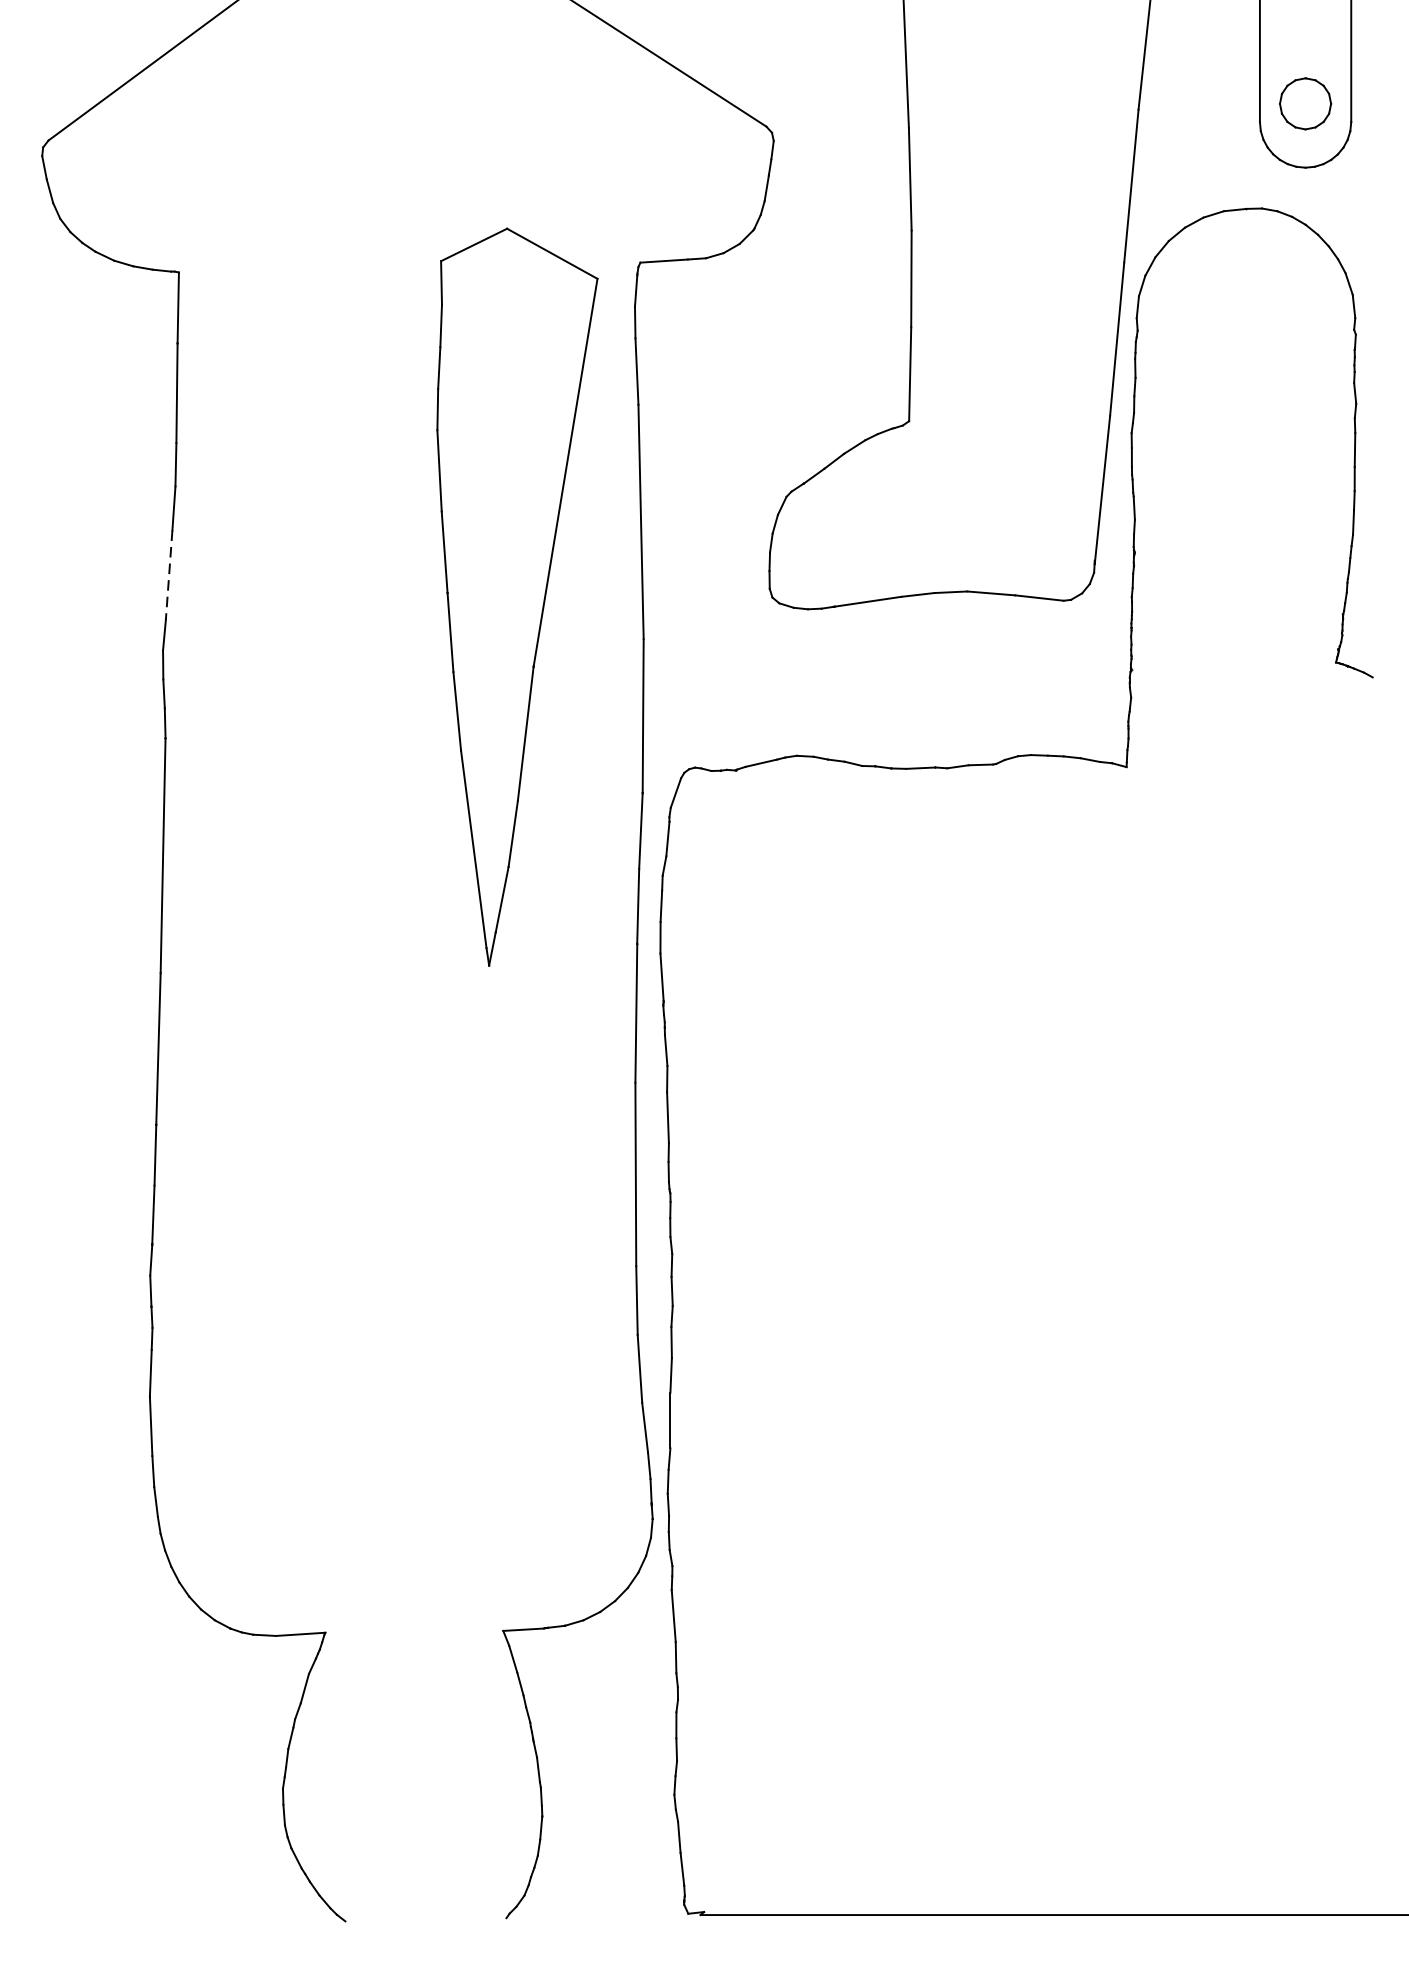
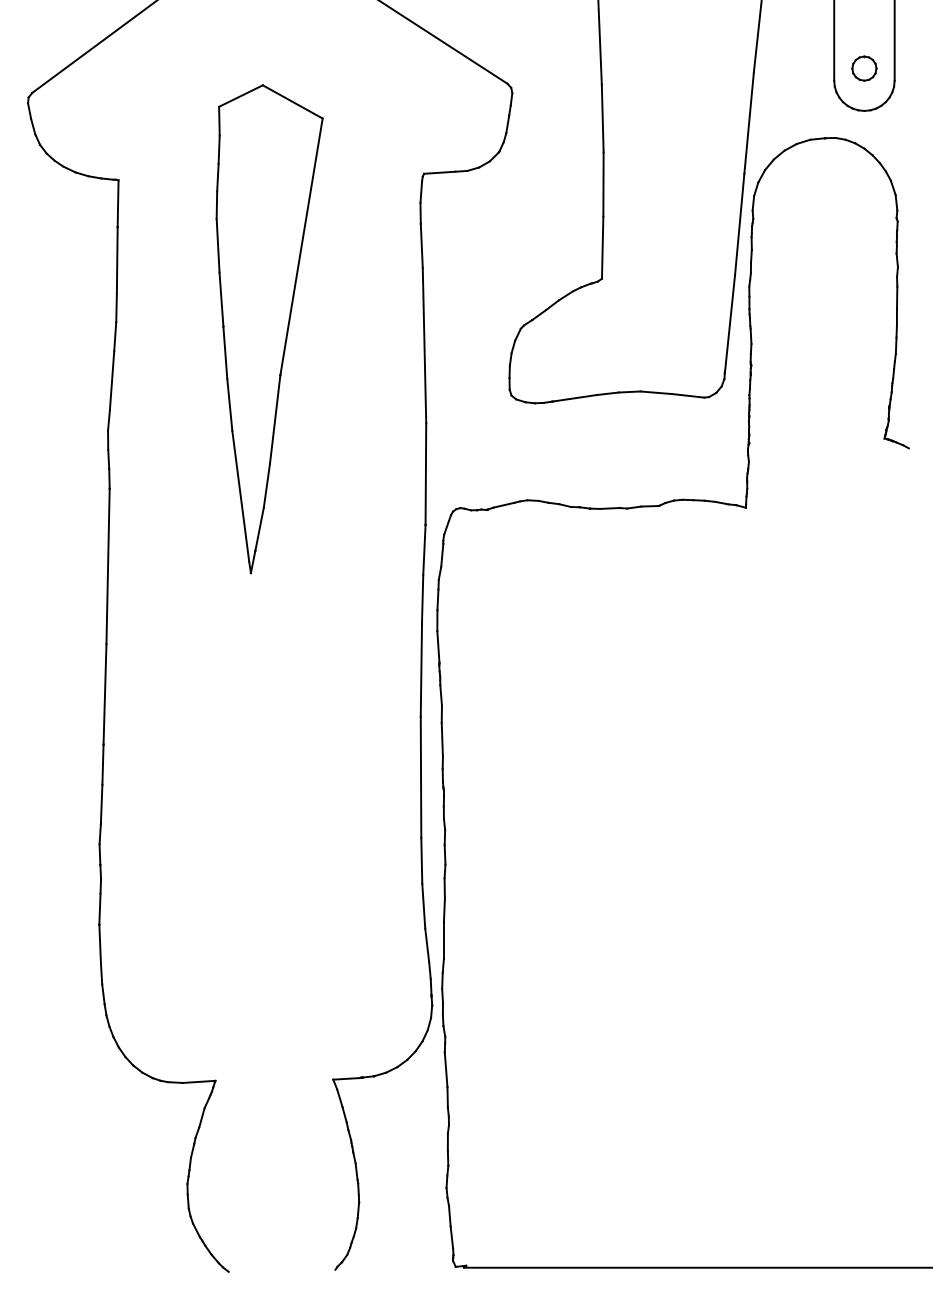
part: (1305, 103) -> (864, 68), size x0.71
line: (169, 574) -> (112, 380), dashed -> solid
part: (517, 597) -> (269, 329), moved

